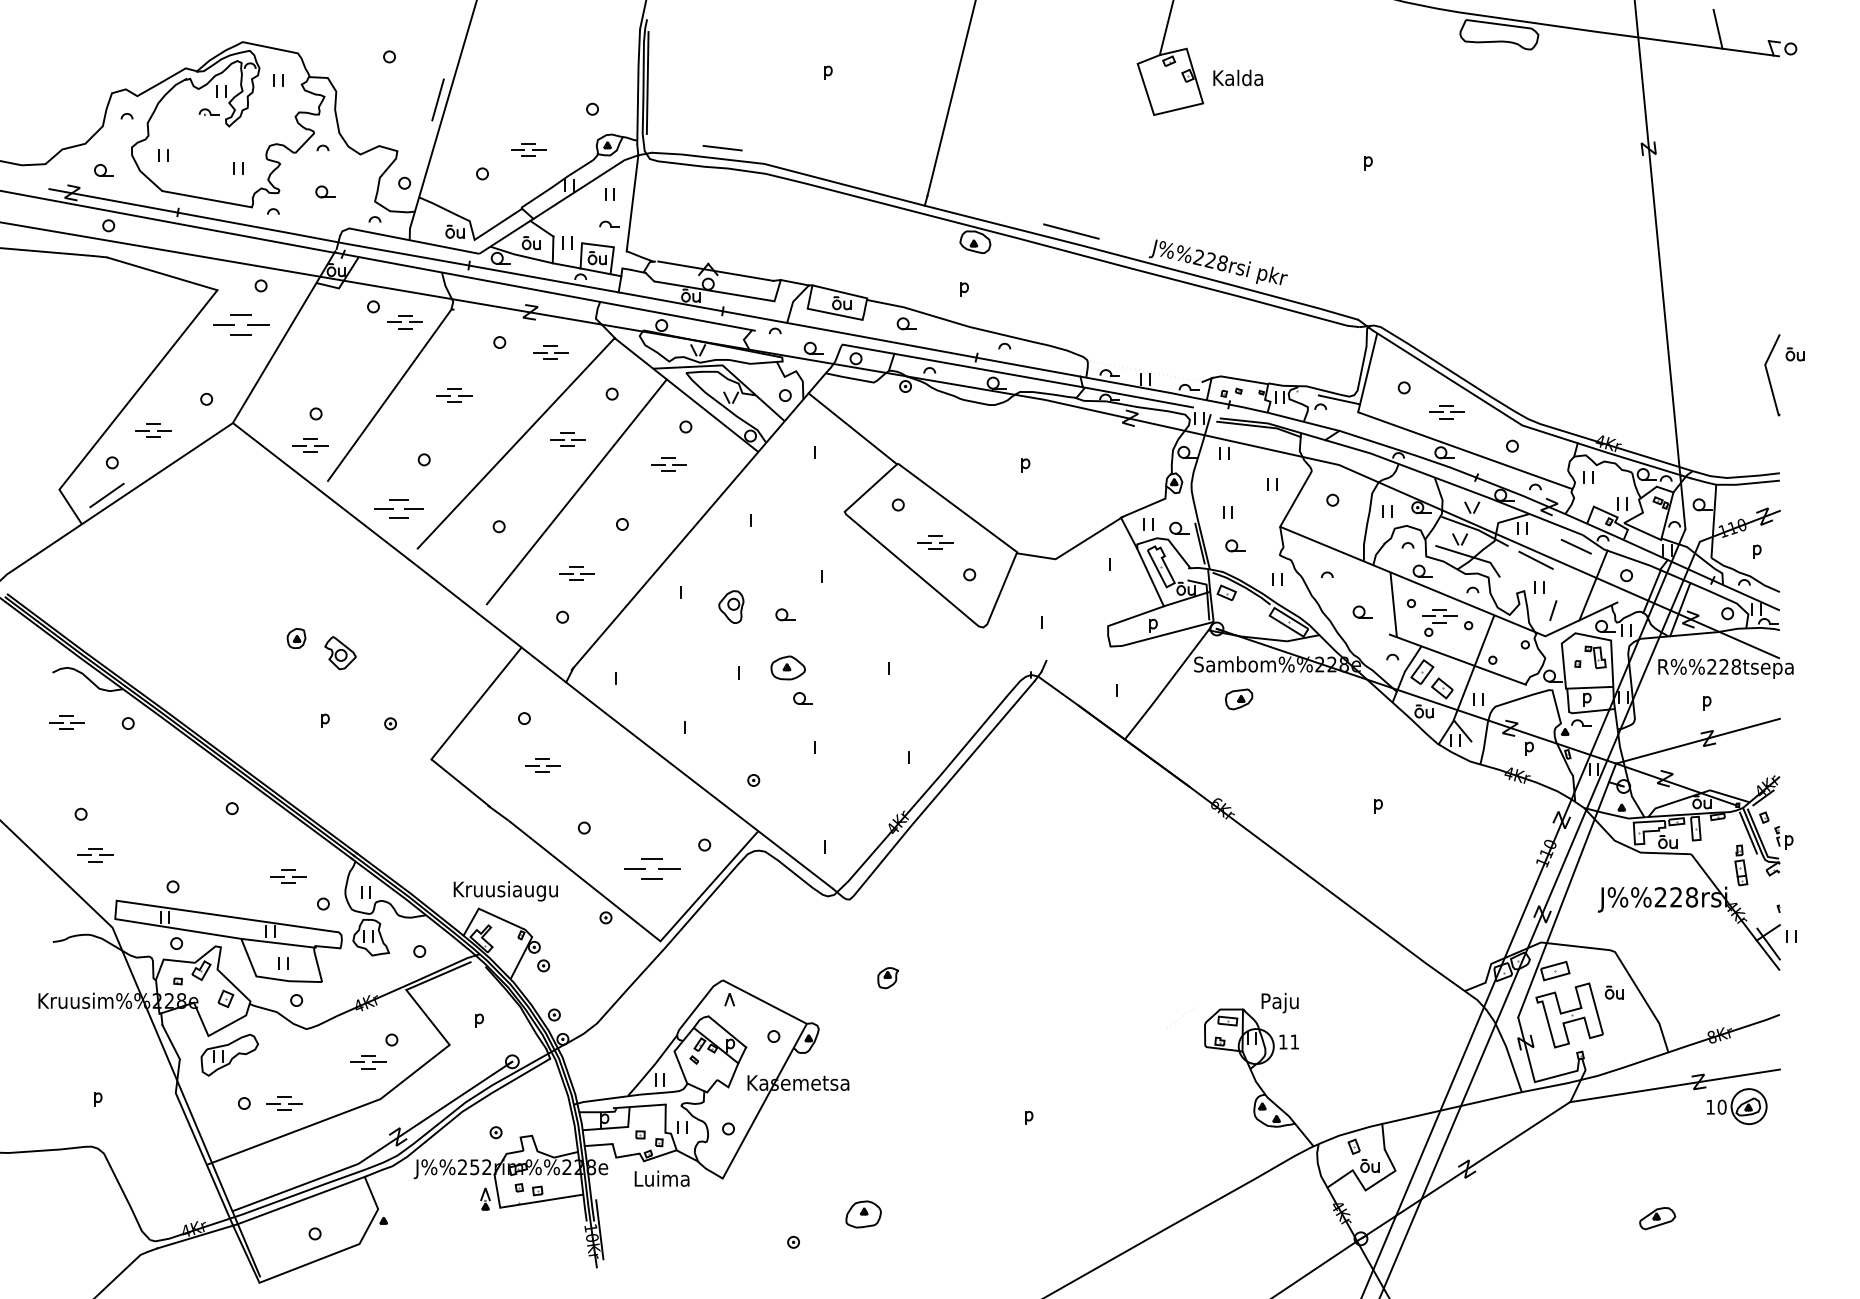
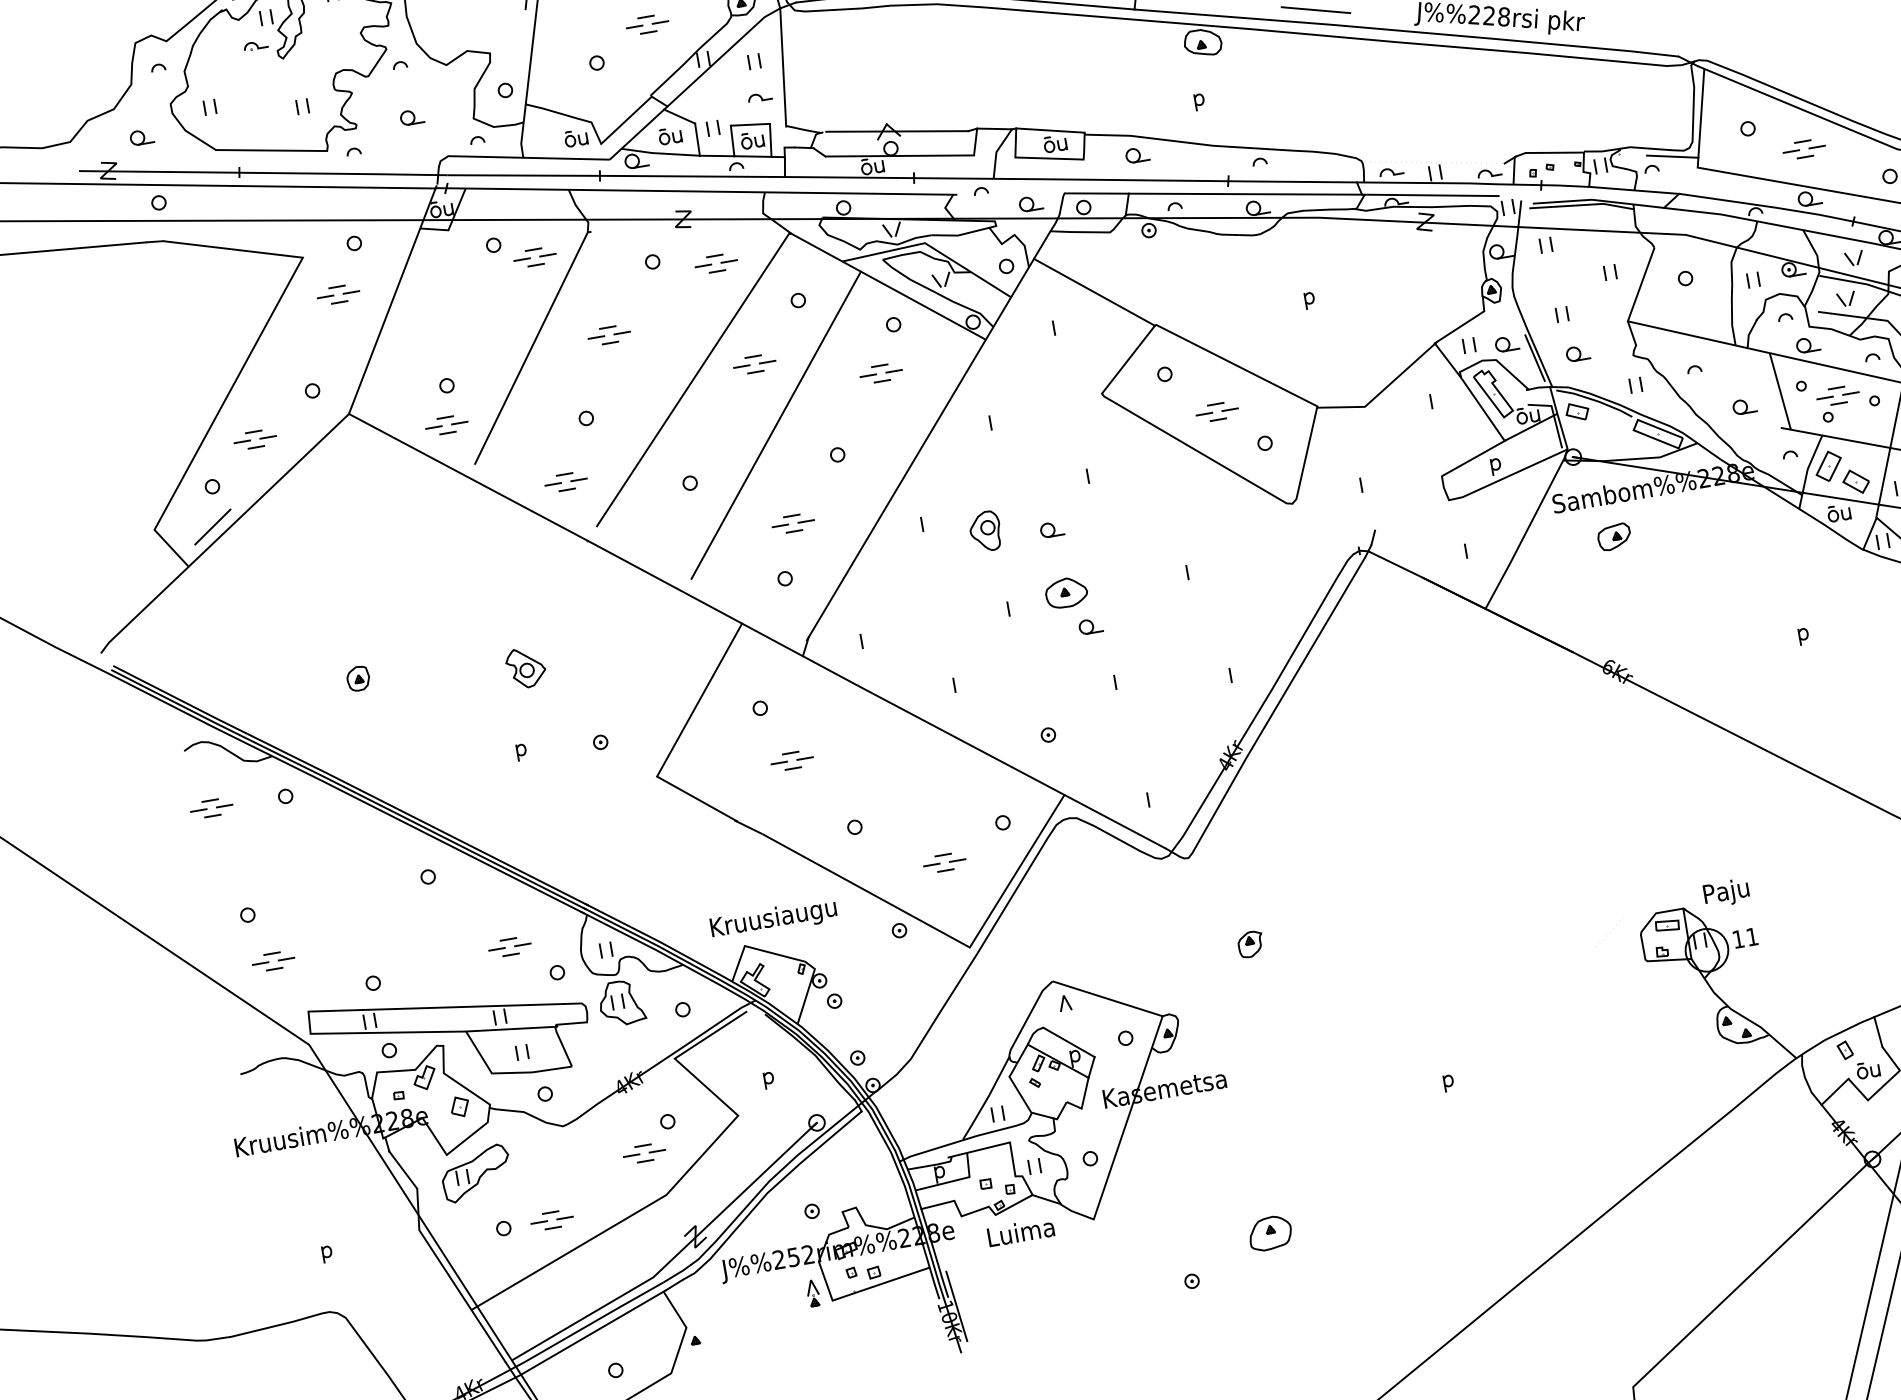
part: (240, 325) -> (337, 295), size x0.62
part: (398, 508) -> (565, 482), size x0.71
part: (296, 638) -> (358, 678), moved
part: (651, 869) -> (944, 863), size x0.62

